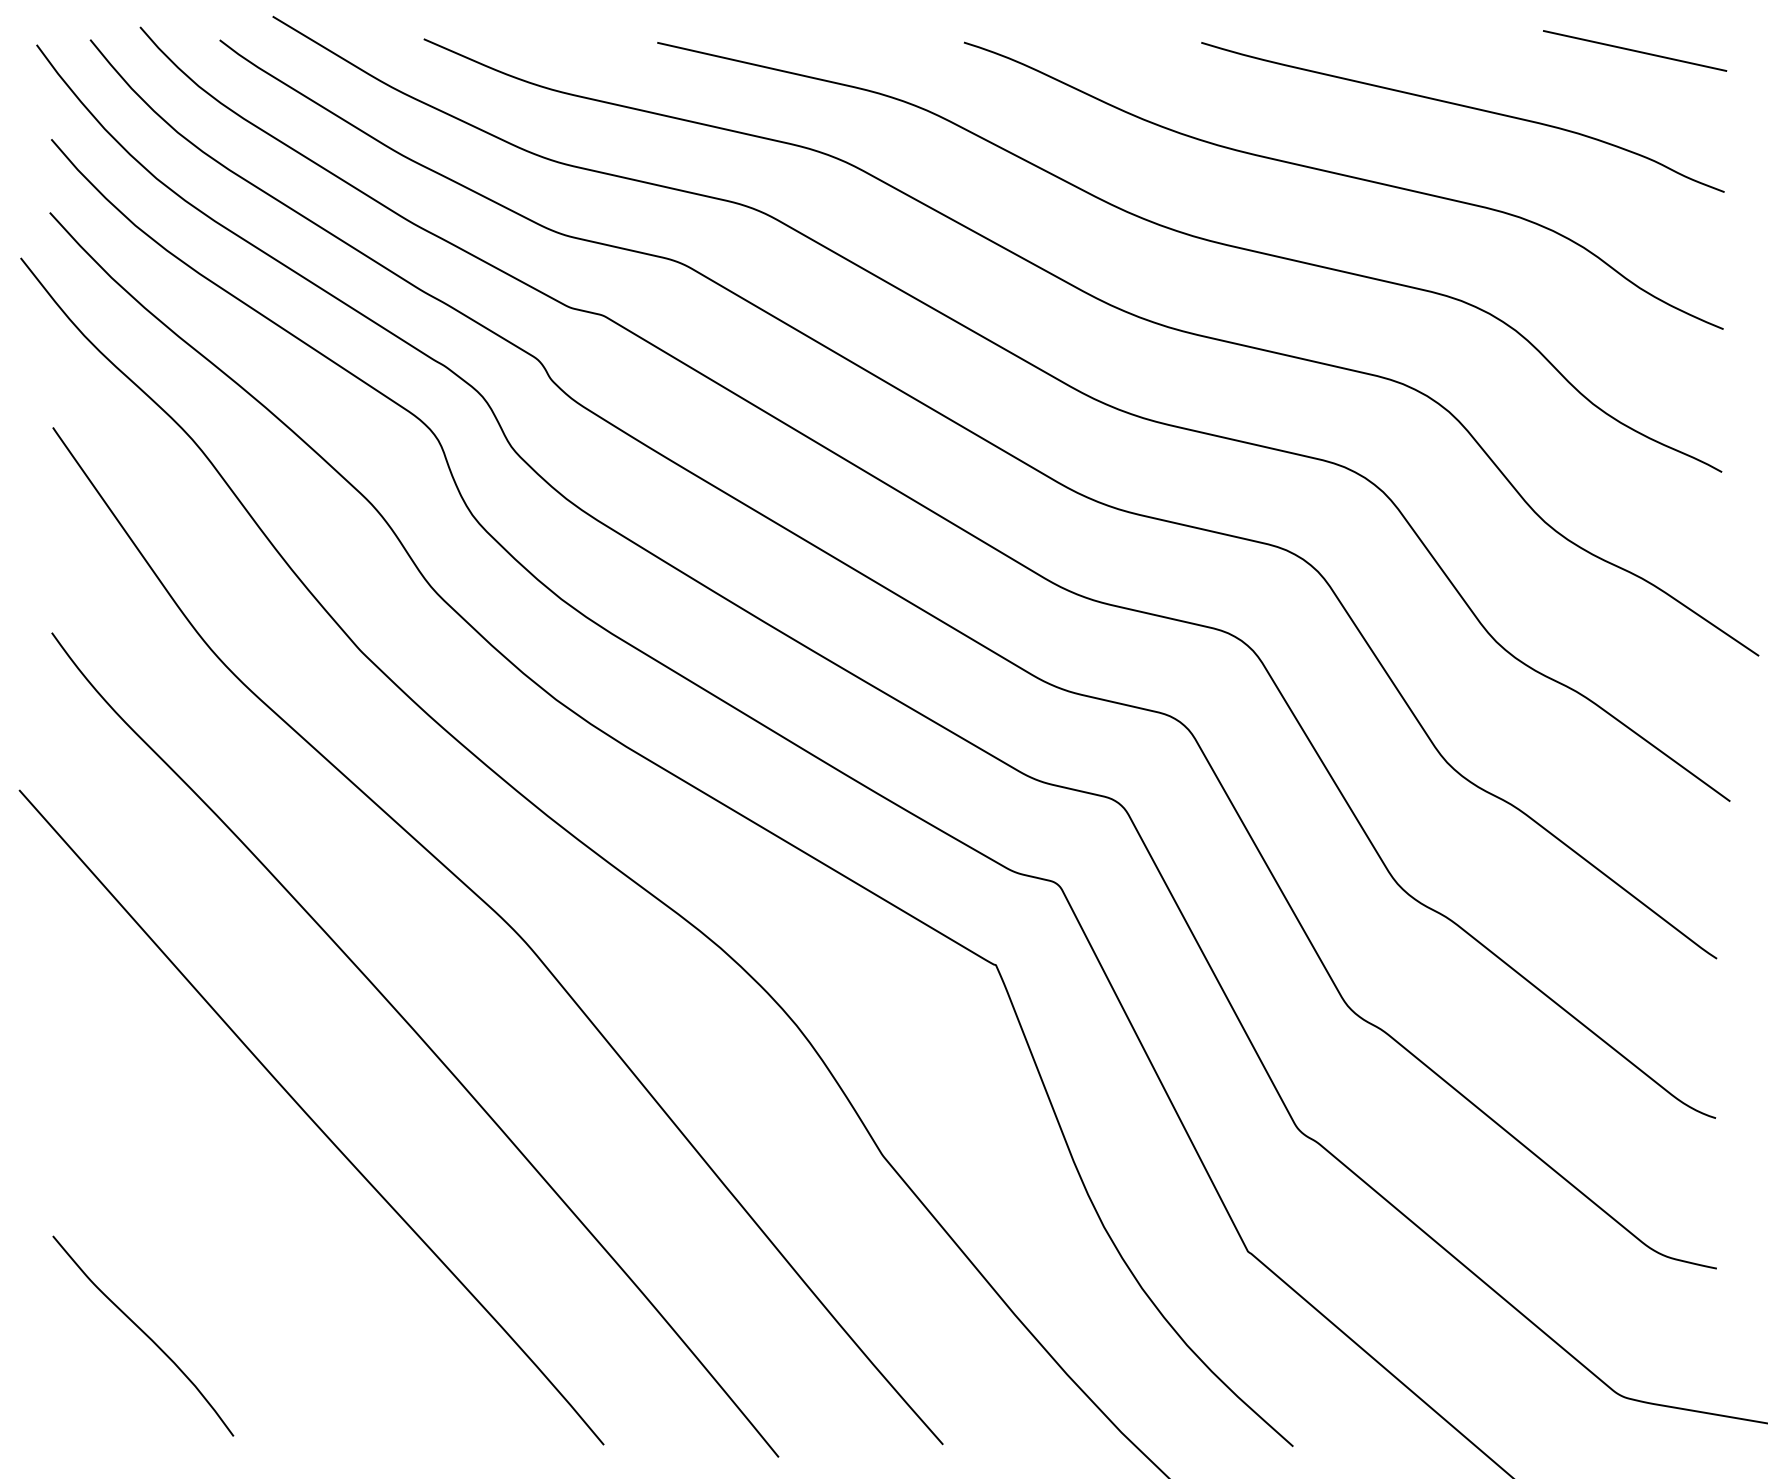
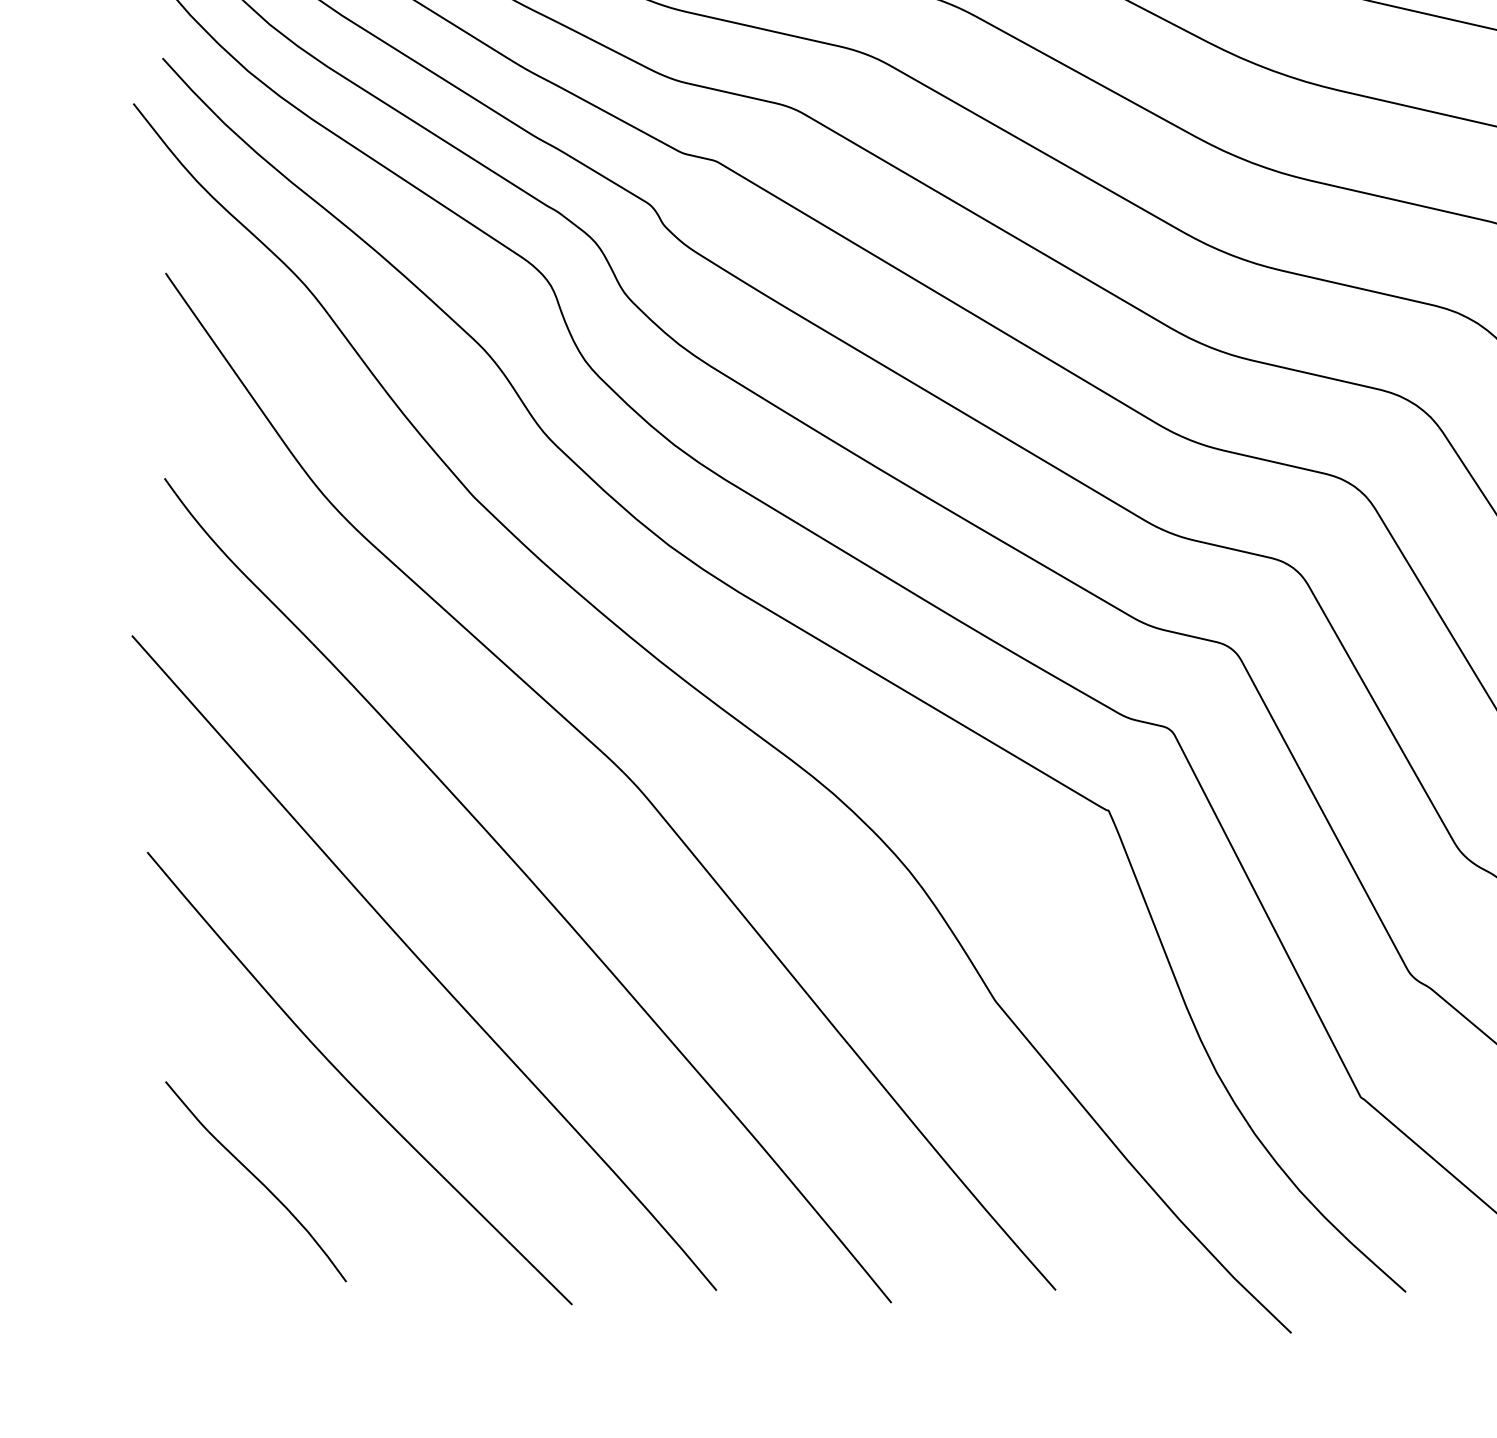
curve: (239, 1238) -> (352, 1084), added

